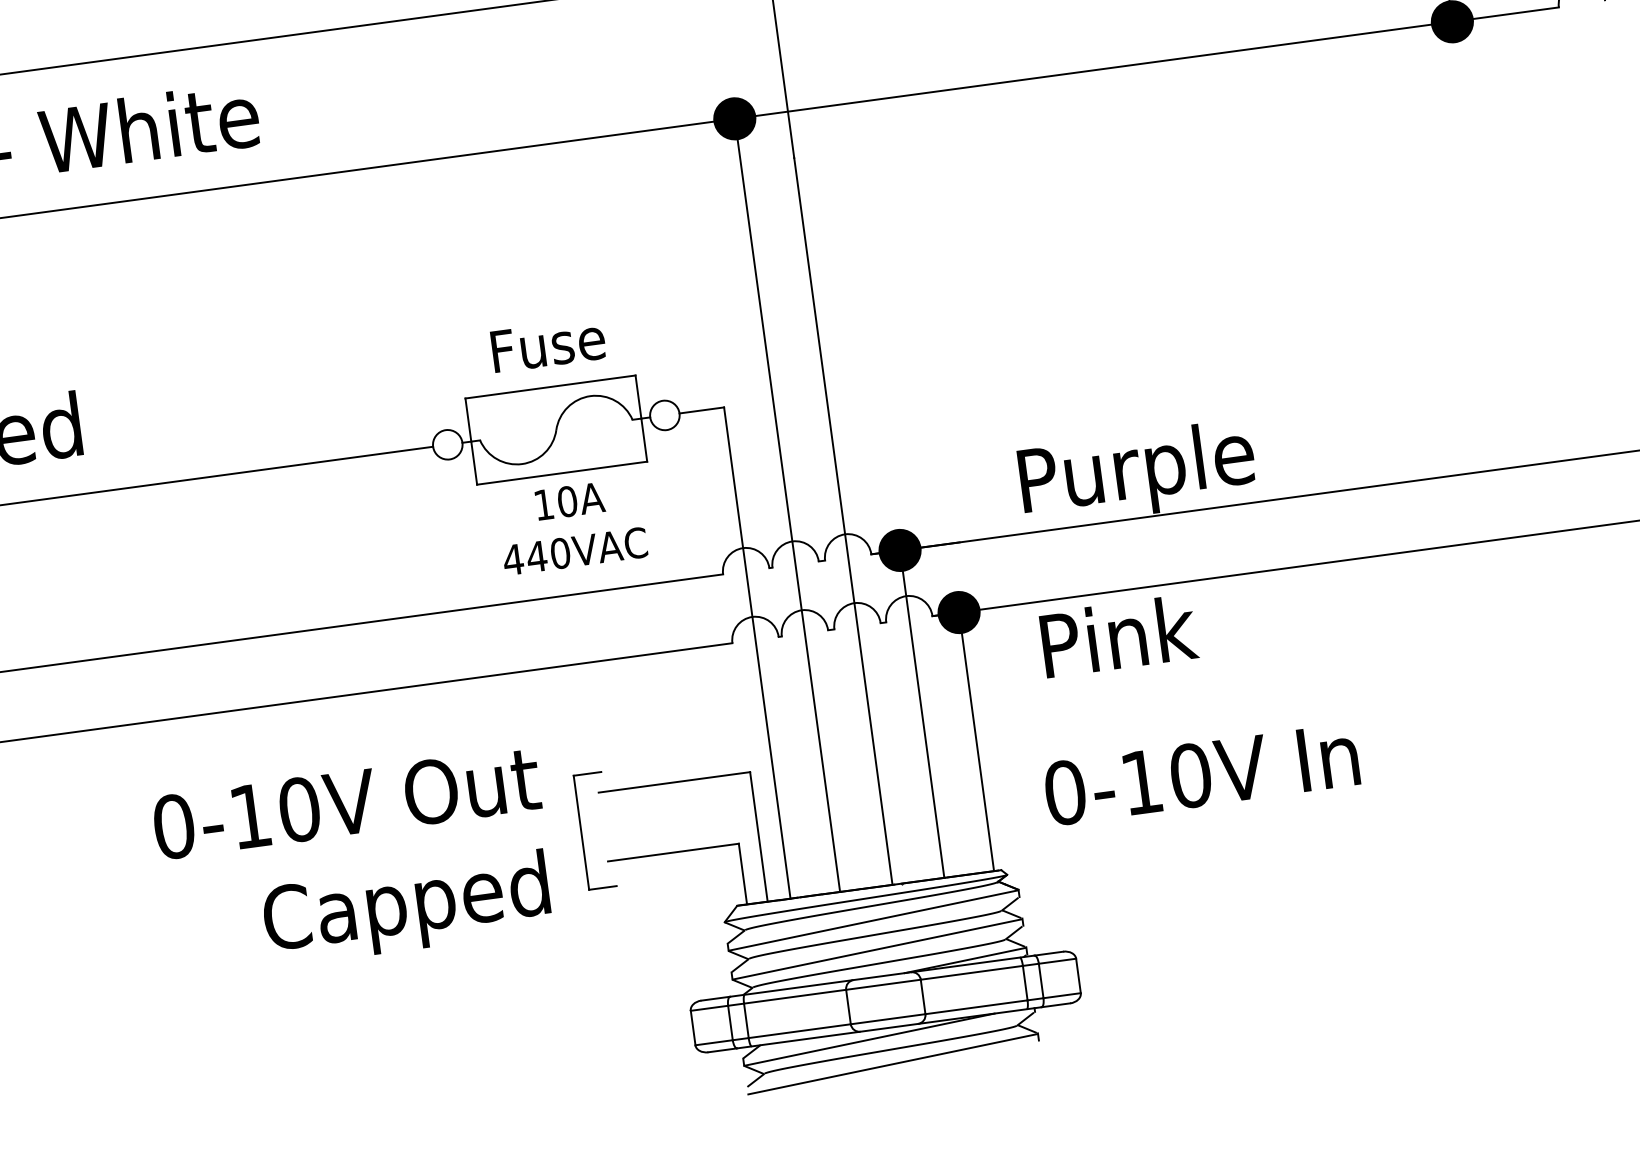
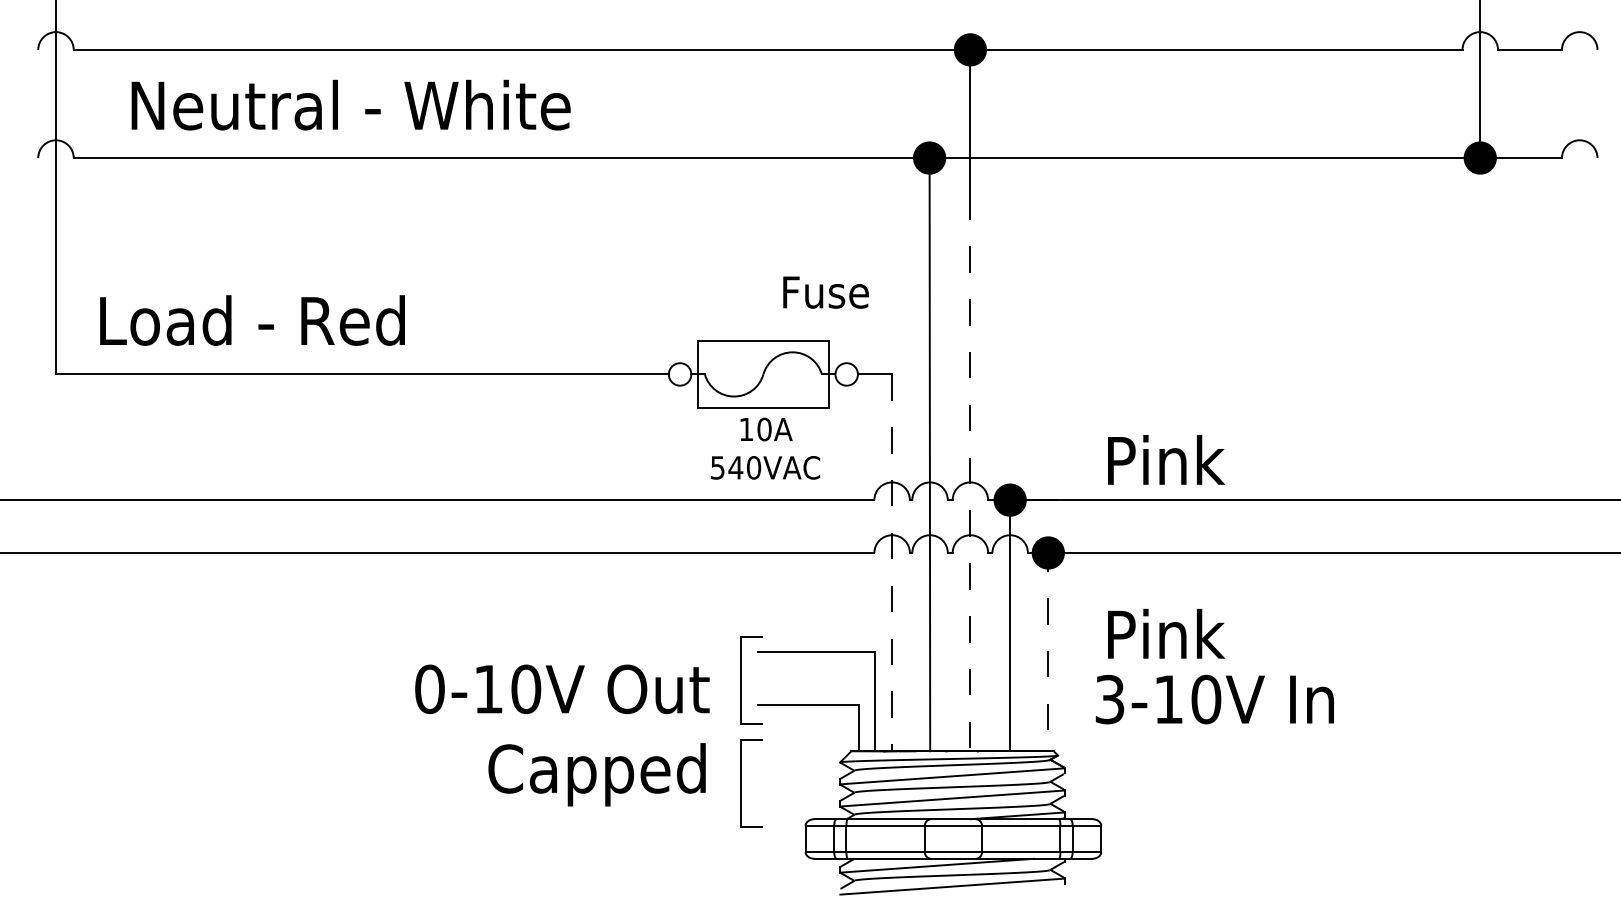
text: (547, 345) -> (825, 292), moved
text: (1160, 470) -> (1214, 466), Purple -> Pink
line: (843, 521) -> (970, 472), solid -> dashed
text: (512, 559) -> (717, 467), 440VAC -> 540VAC
text: (1118, 635) -> (1166, 633), moved
line: (757, 652) -> (892, 562), solid -> dashed
line: (976, 737) -> (1048, 648), solid -> dashed
text: (1064, 792) -> (1109, 699), 0-10V -> 3-10V
text: (354, 863) -> (562, 735), moved
part: (599, 967) -> (741, 783), added

